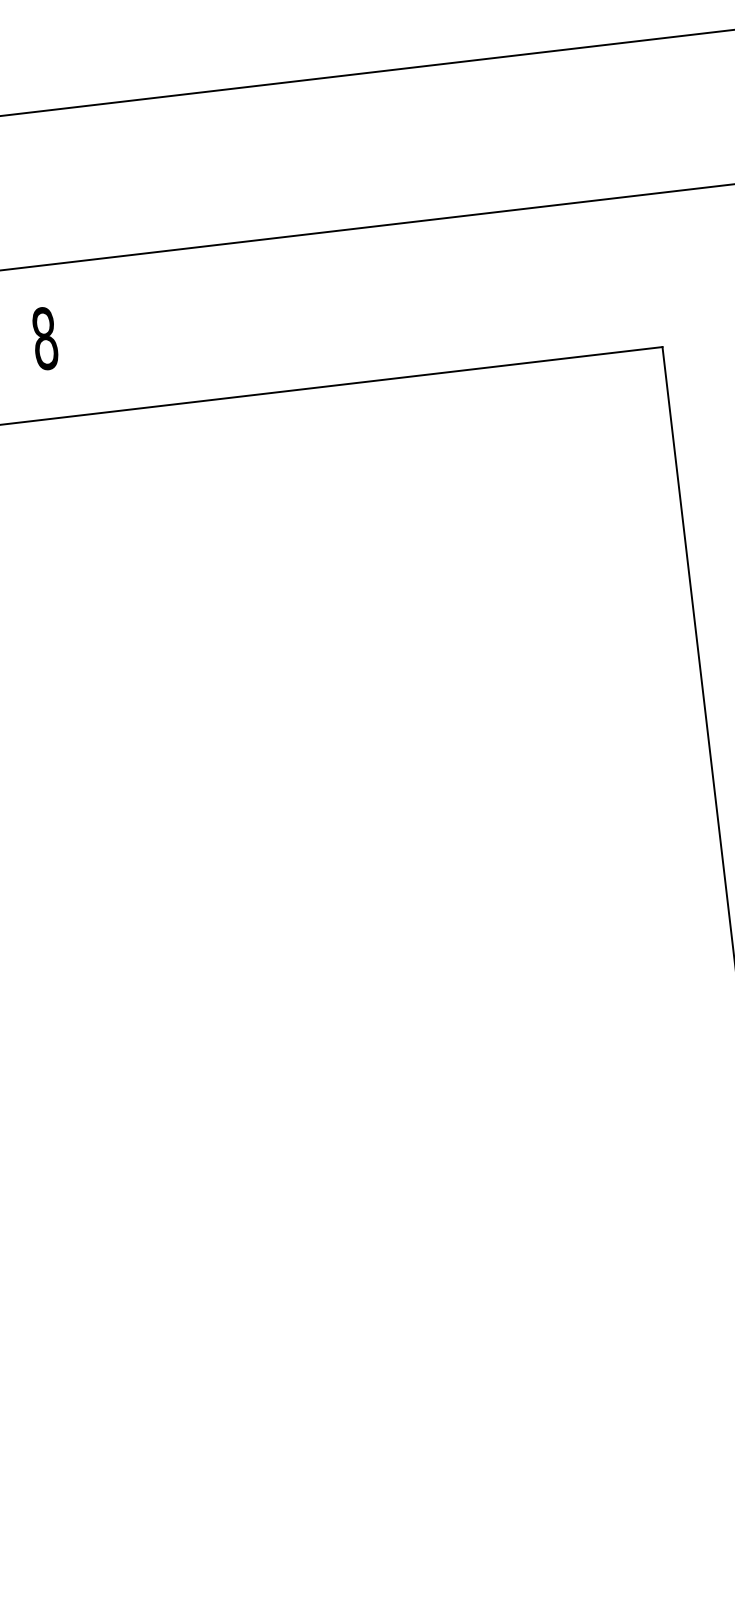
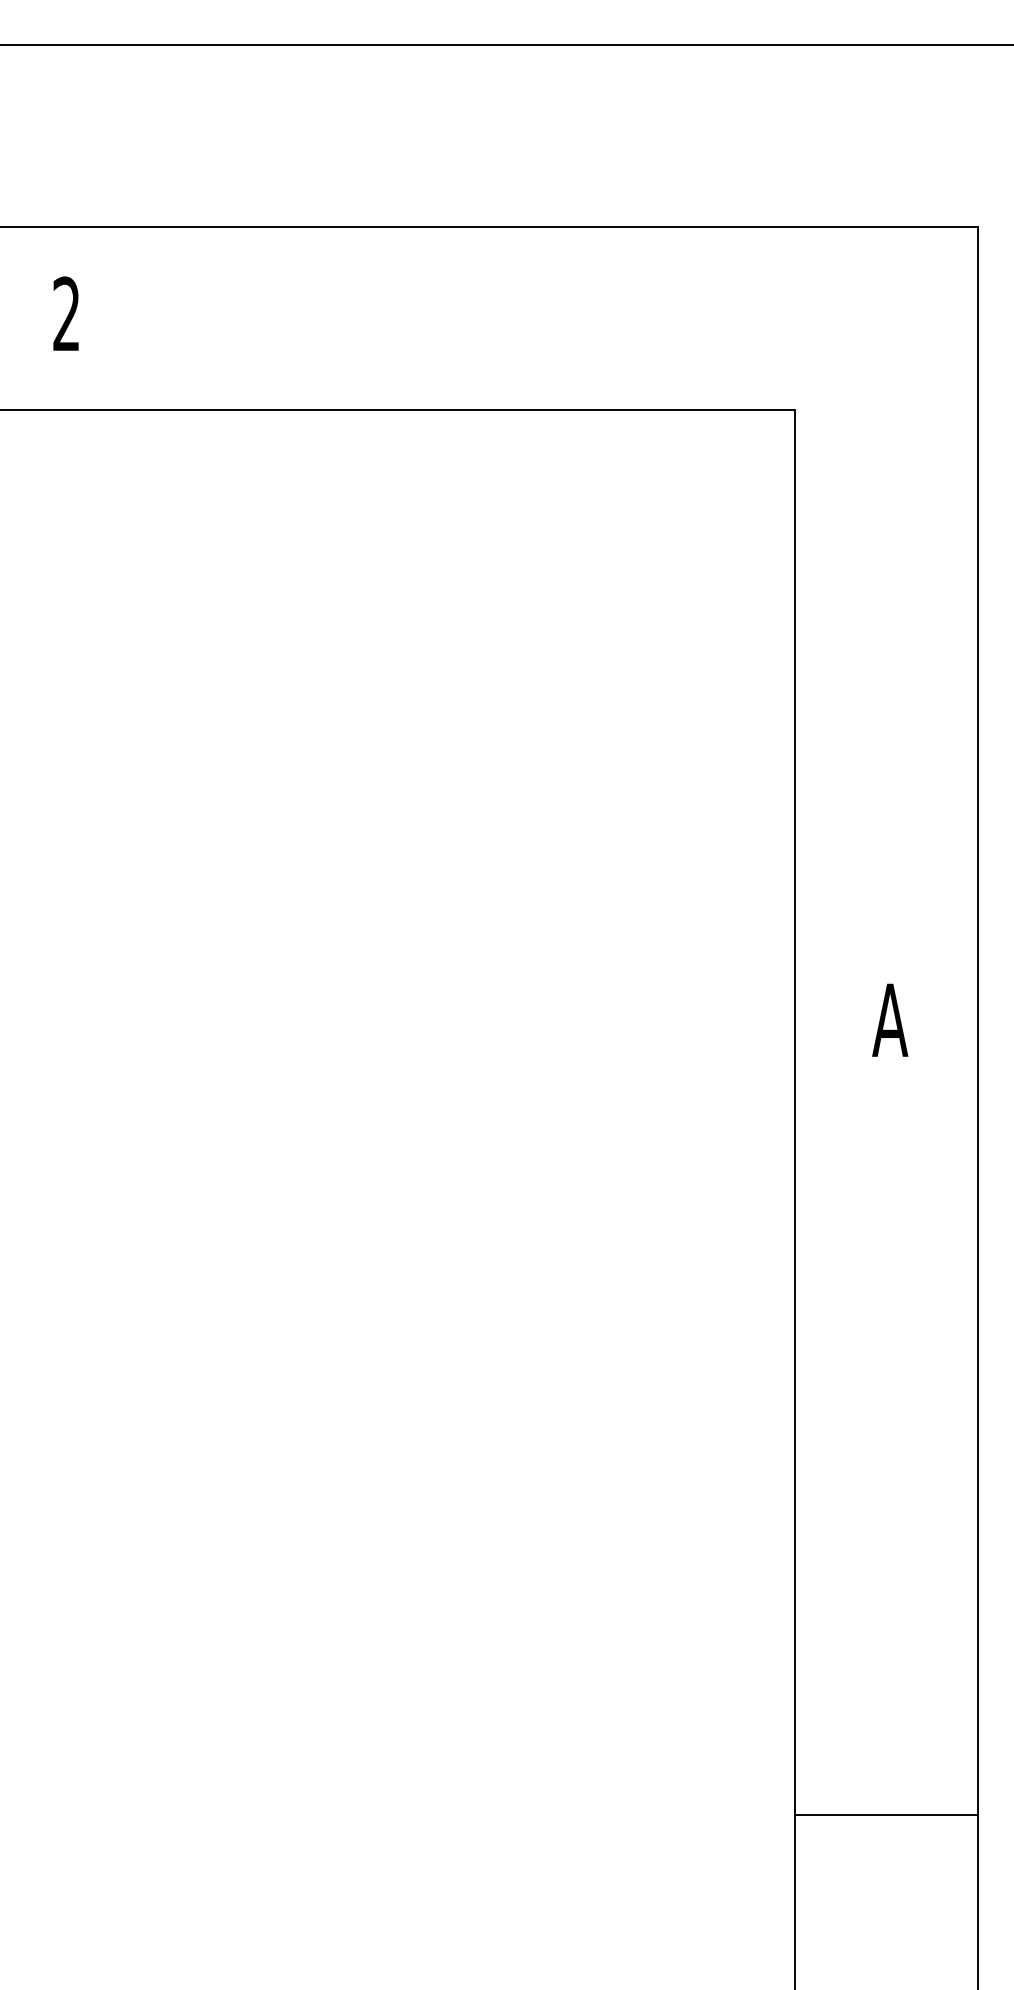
text: (44, 338) -> (66, 314), 8 -> 2

